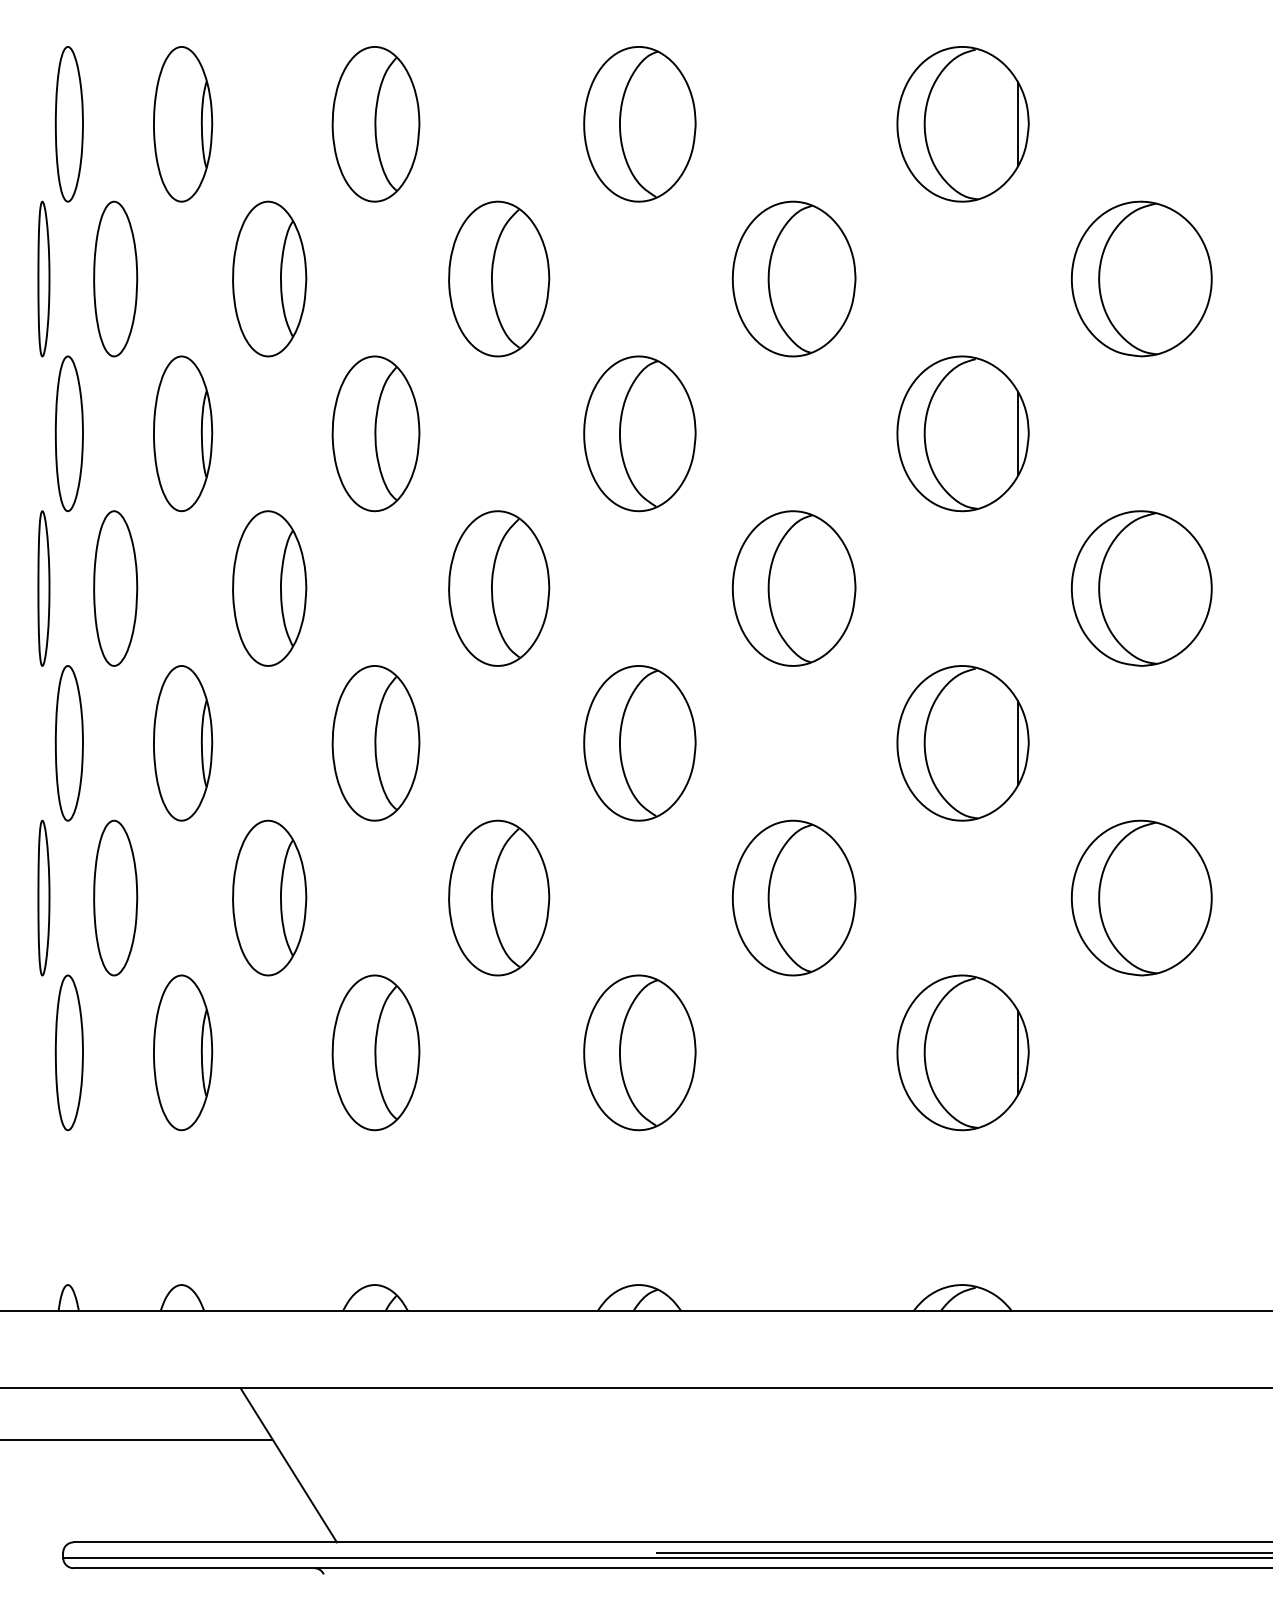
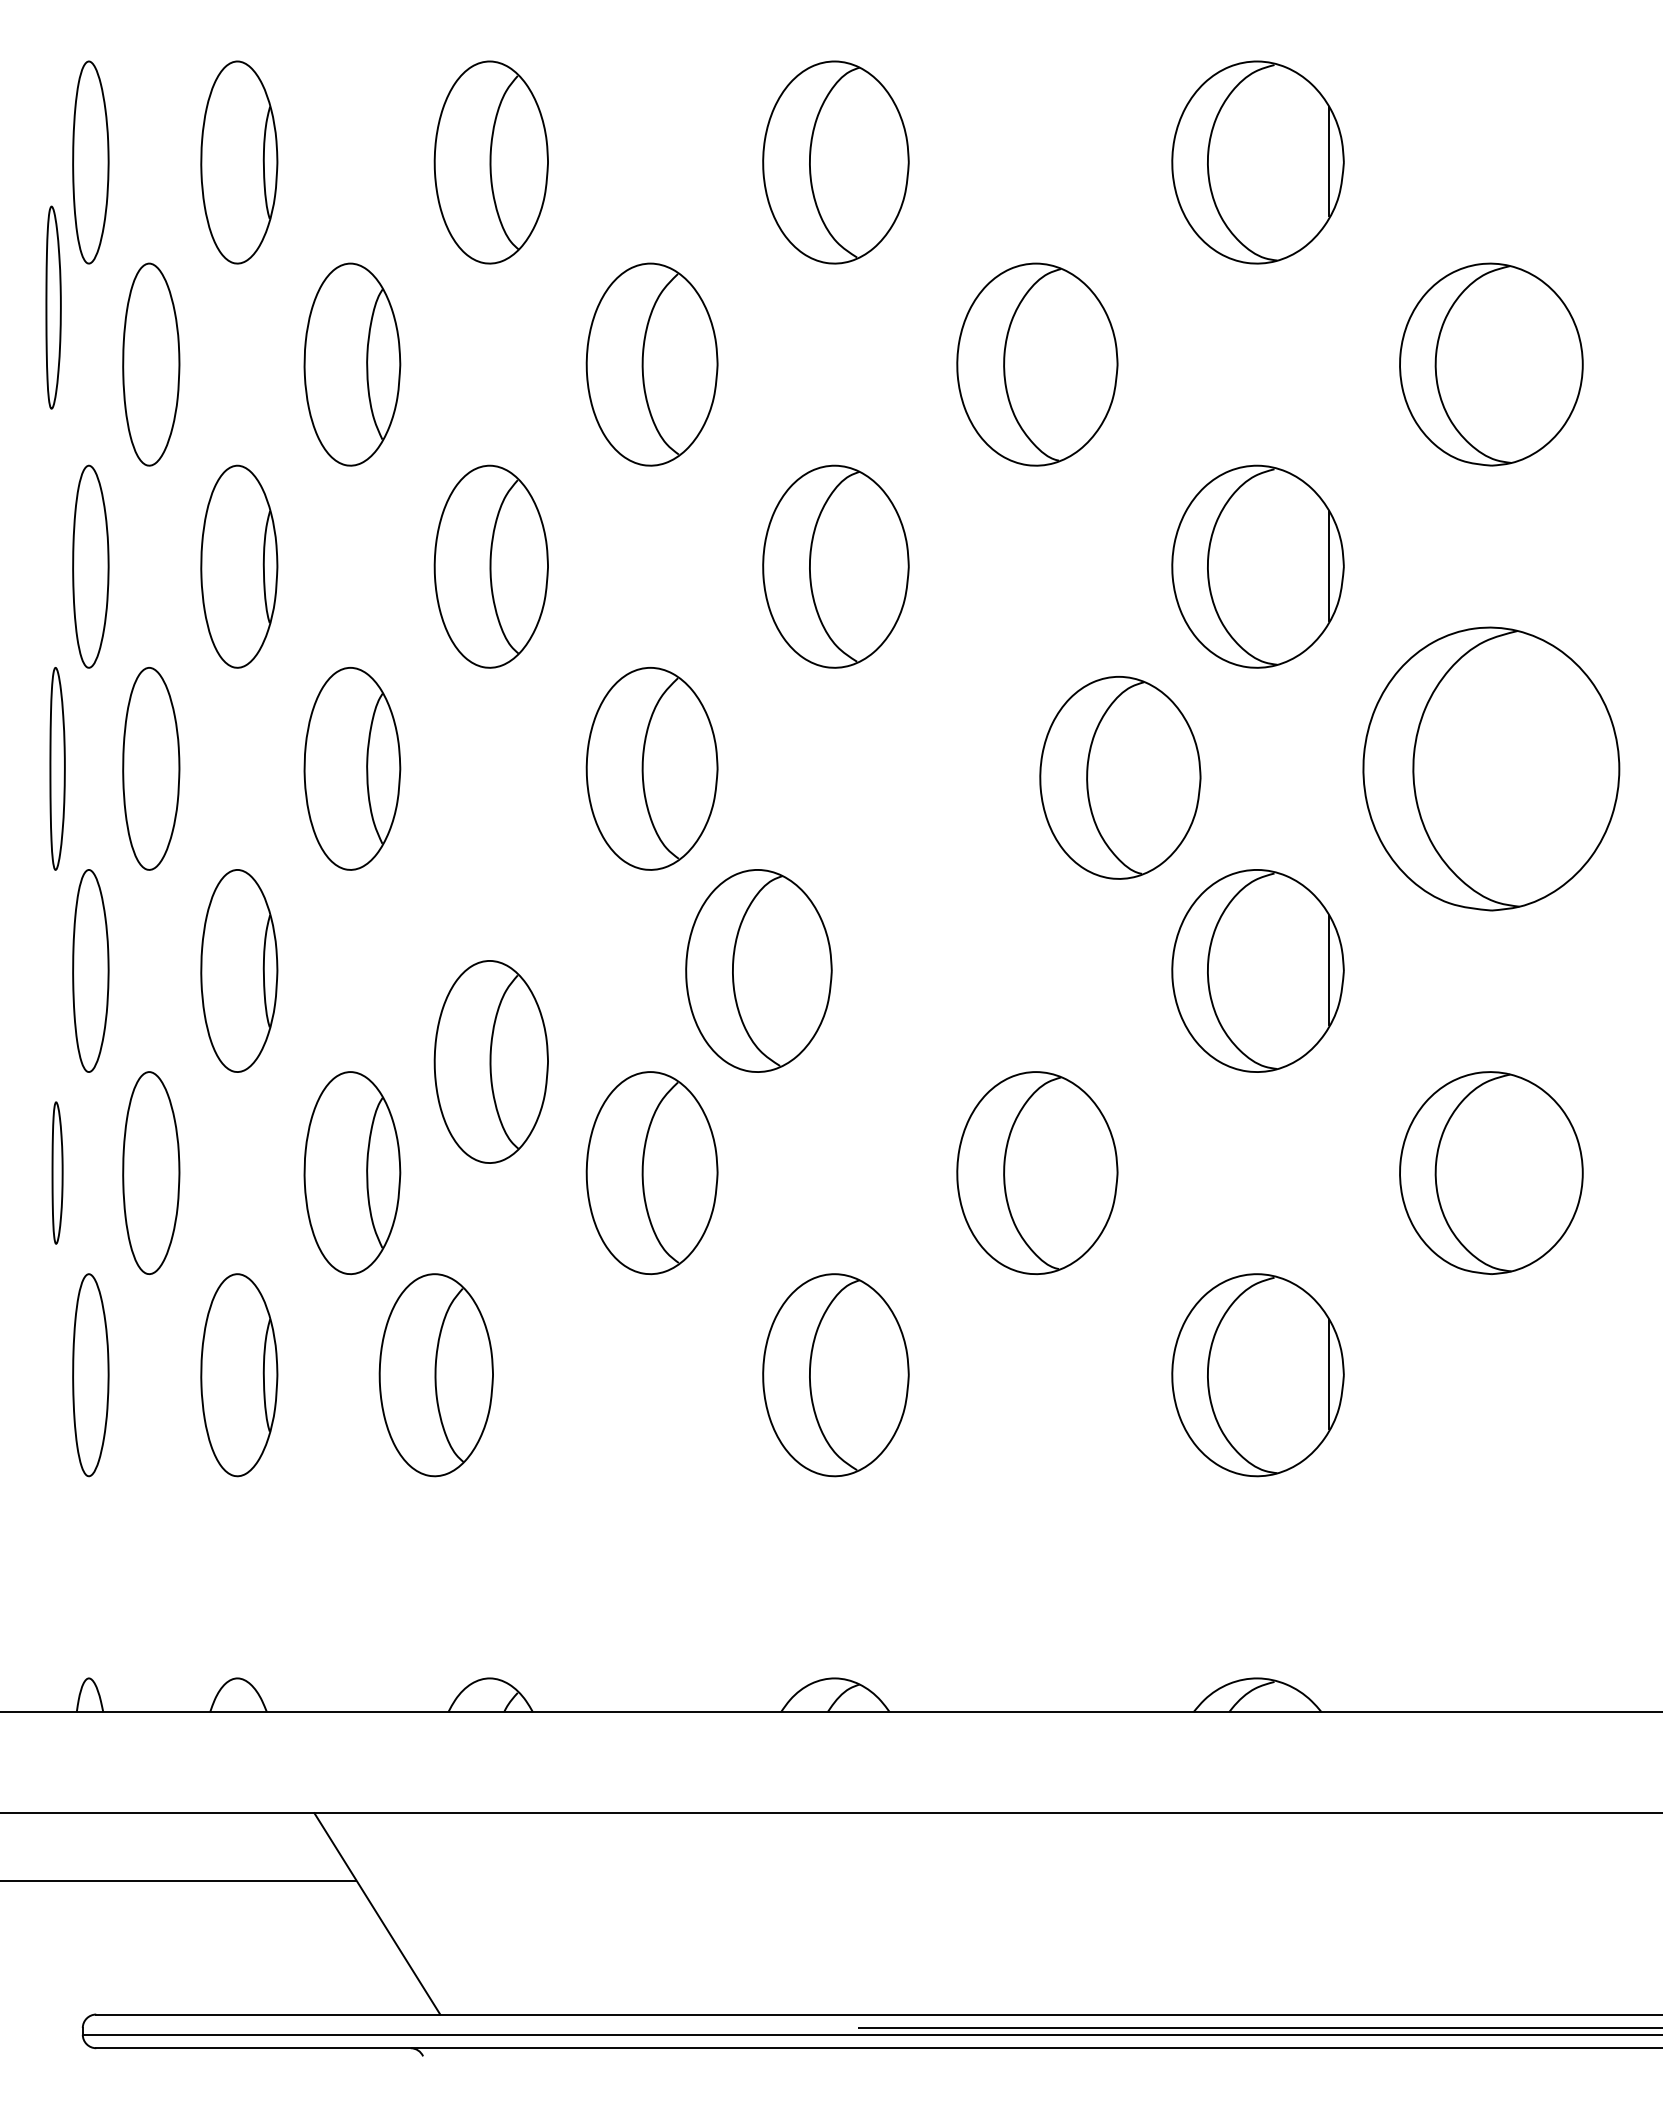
part: (43, 278) -> (53, 307), moved
part: (794, 588) -> (1120, 777), moved
part: (1141, 588) -> (1491, 768), size x1.4
part: (375, 742) -> (490, 1061), moved
part: (639, 742) -> (758, 970), moved
part: (43, 897) -> (57, 1172), size x0.7
part: (375, 1053) -> (435, 1375), moved

